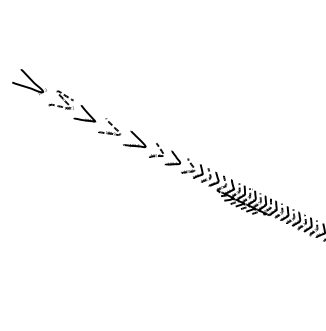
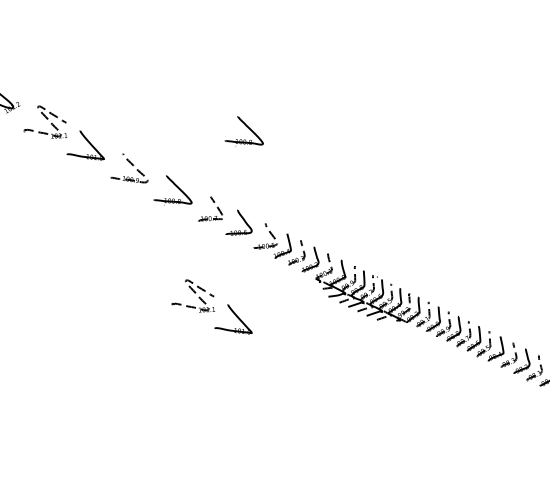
part: (175, 105) -> (243, 131), added
part: (157, 206) -> (212, 306), added

